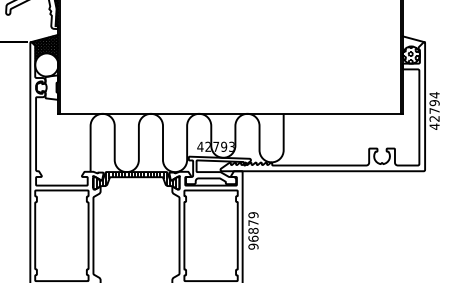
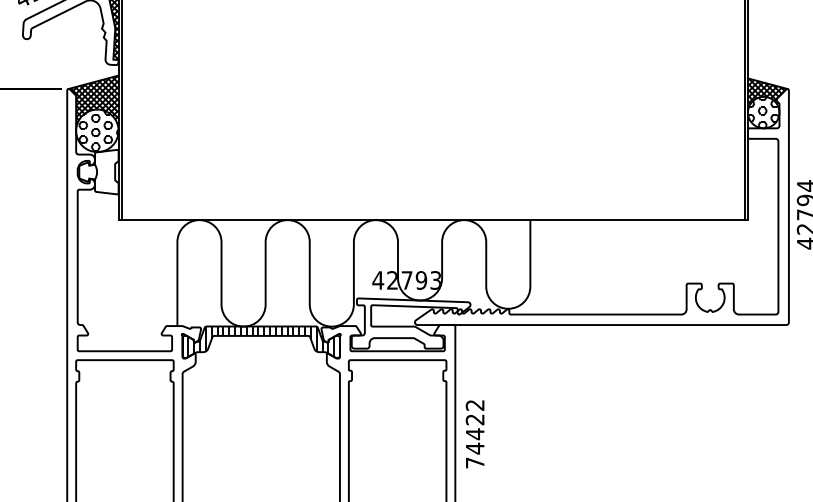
hatch: (412, 44) -> (765, 93), added
hatch: (47, 64) -> (98, 129), added
text: (253, 230) -> (475, 433), 96879 -> 74422

